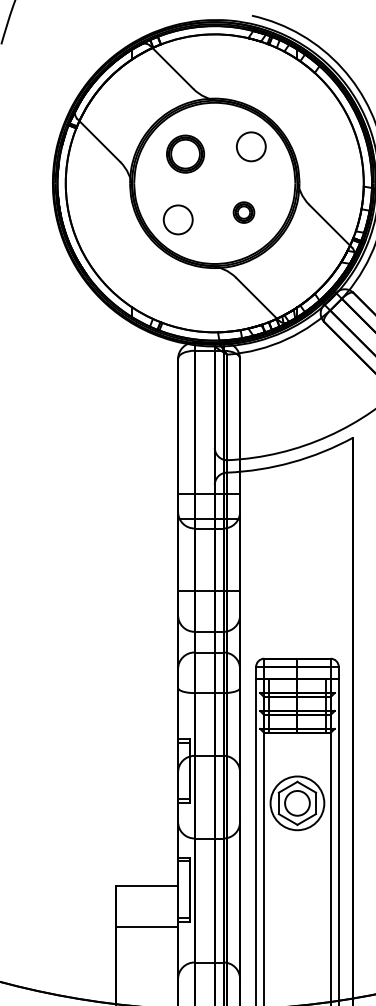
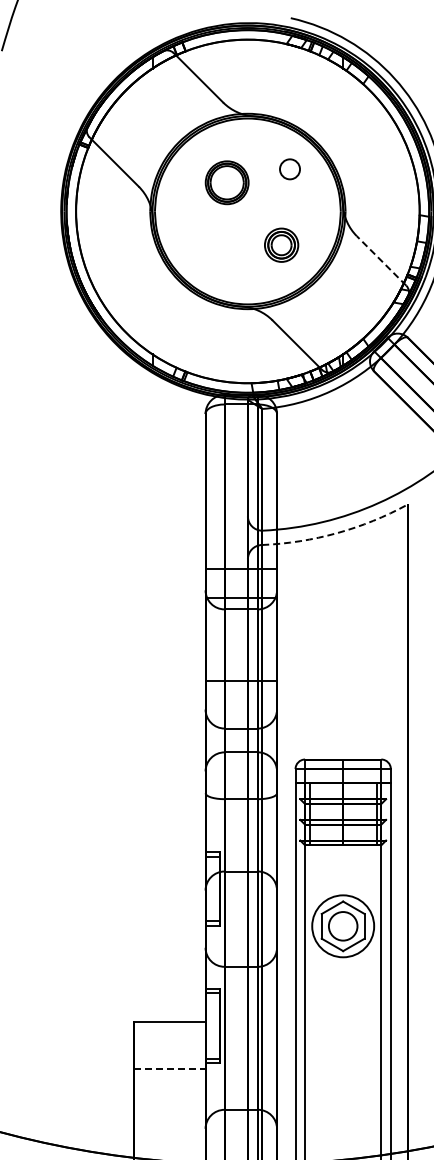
circle: (250, 146) -> (289, 169), size x0.6
part: (184, 153) -> (226, 182), moved
part: (243, 212) -> (281, 244), size x1.4
circle: (178, 219) -> (205, 253), removed
line: (330, 225) -> (381, 260), solid -> dashed
arc: (292, 462) -> (337, 533), solid -> dashed
line: (146, 927) -> (169, 1069), solid -> dashed

